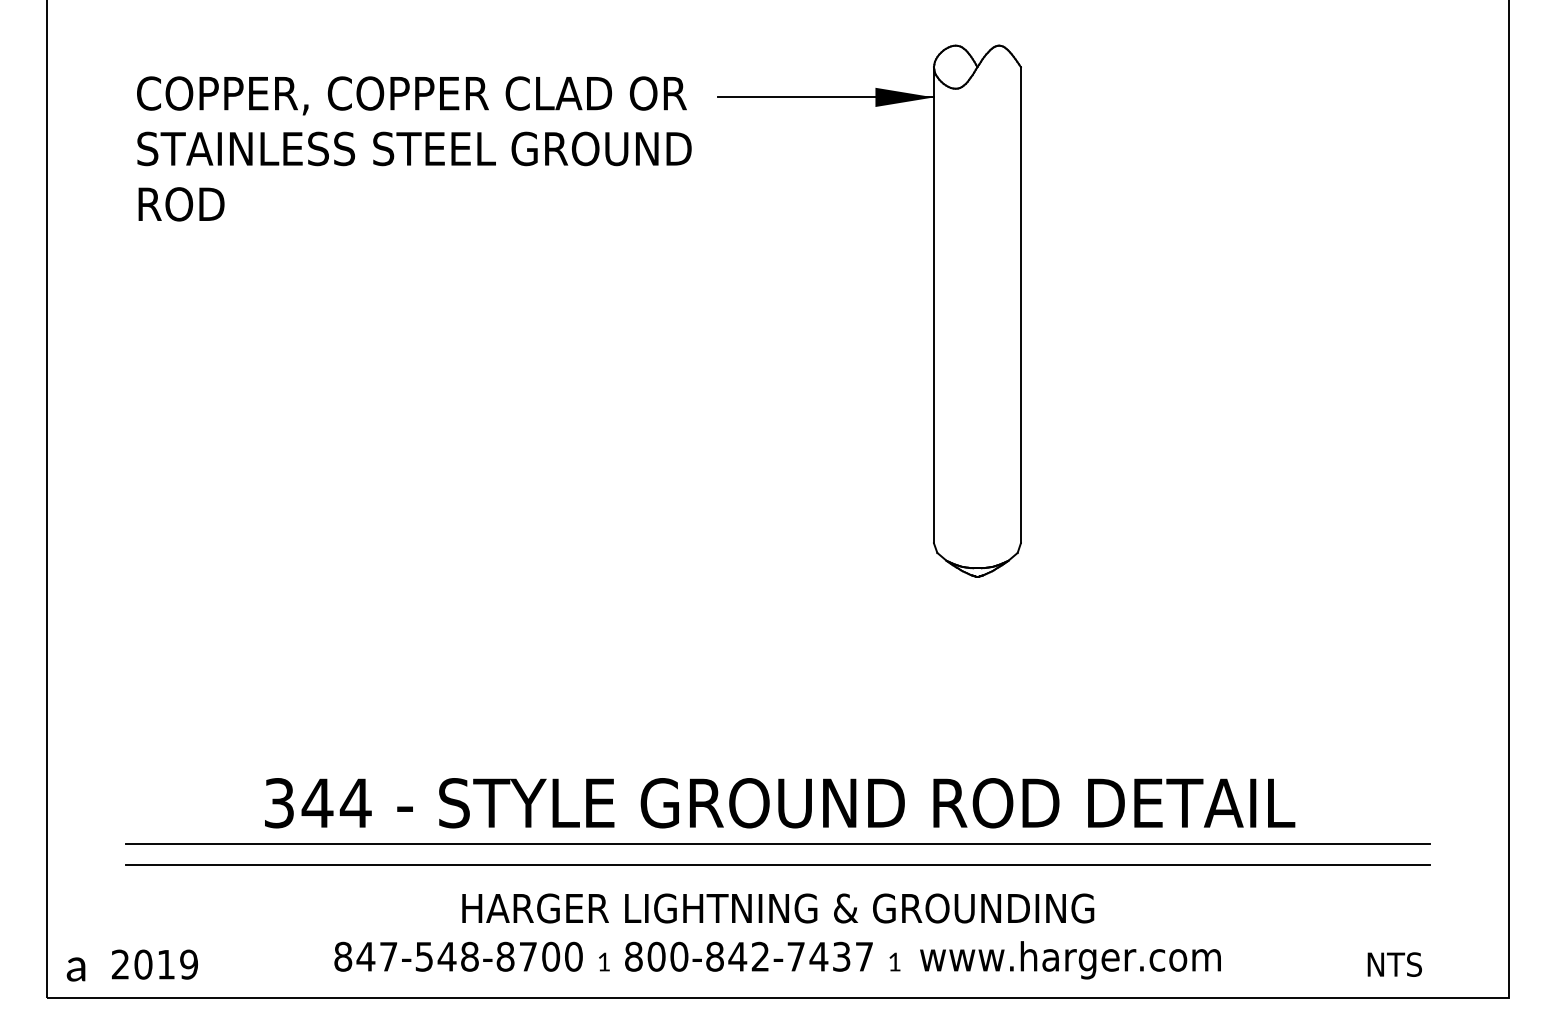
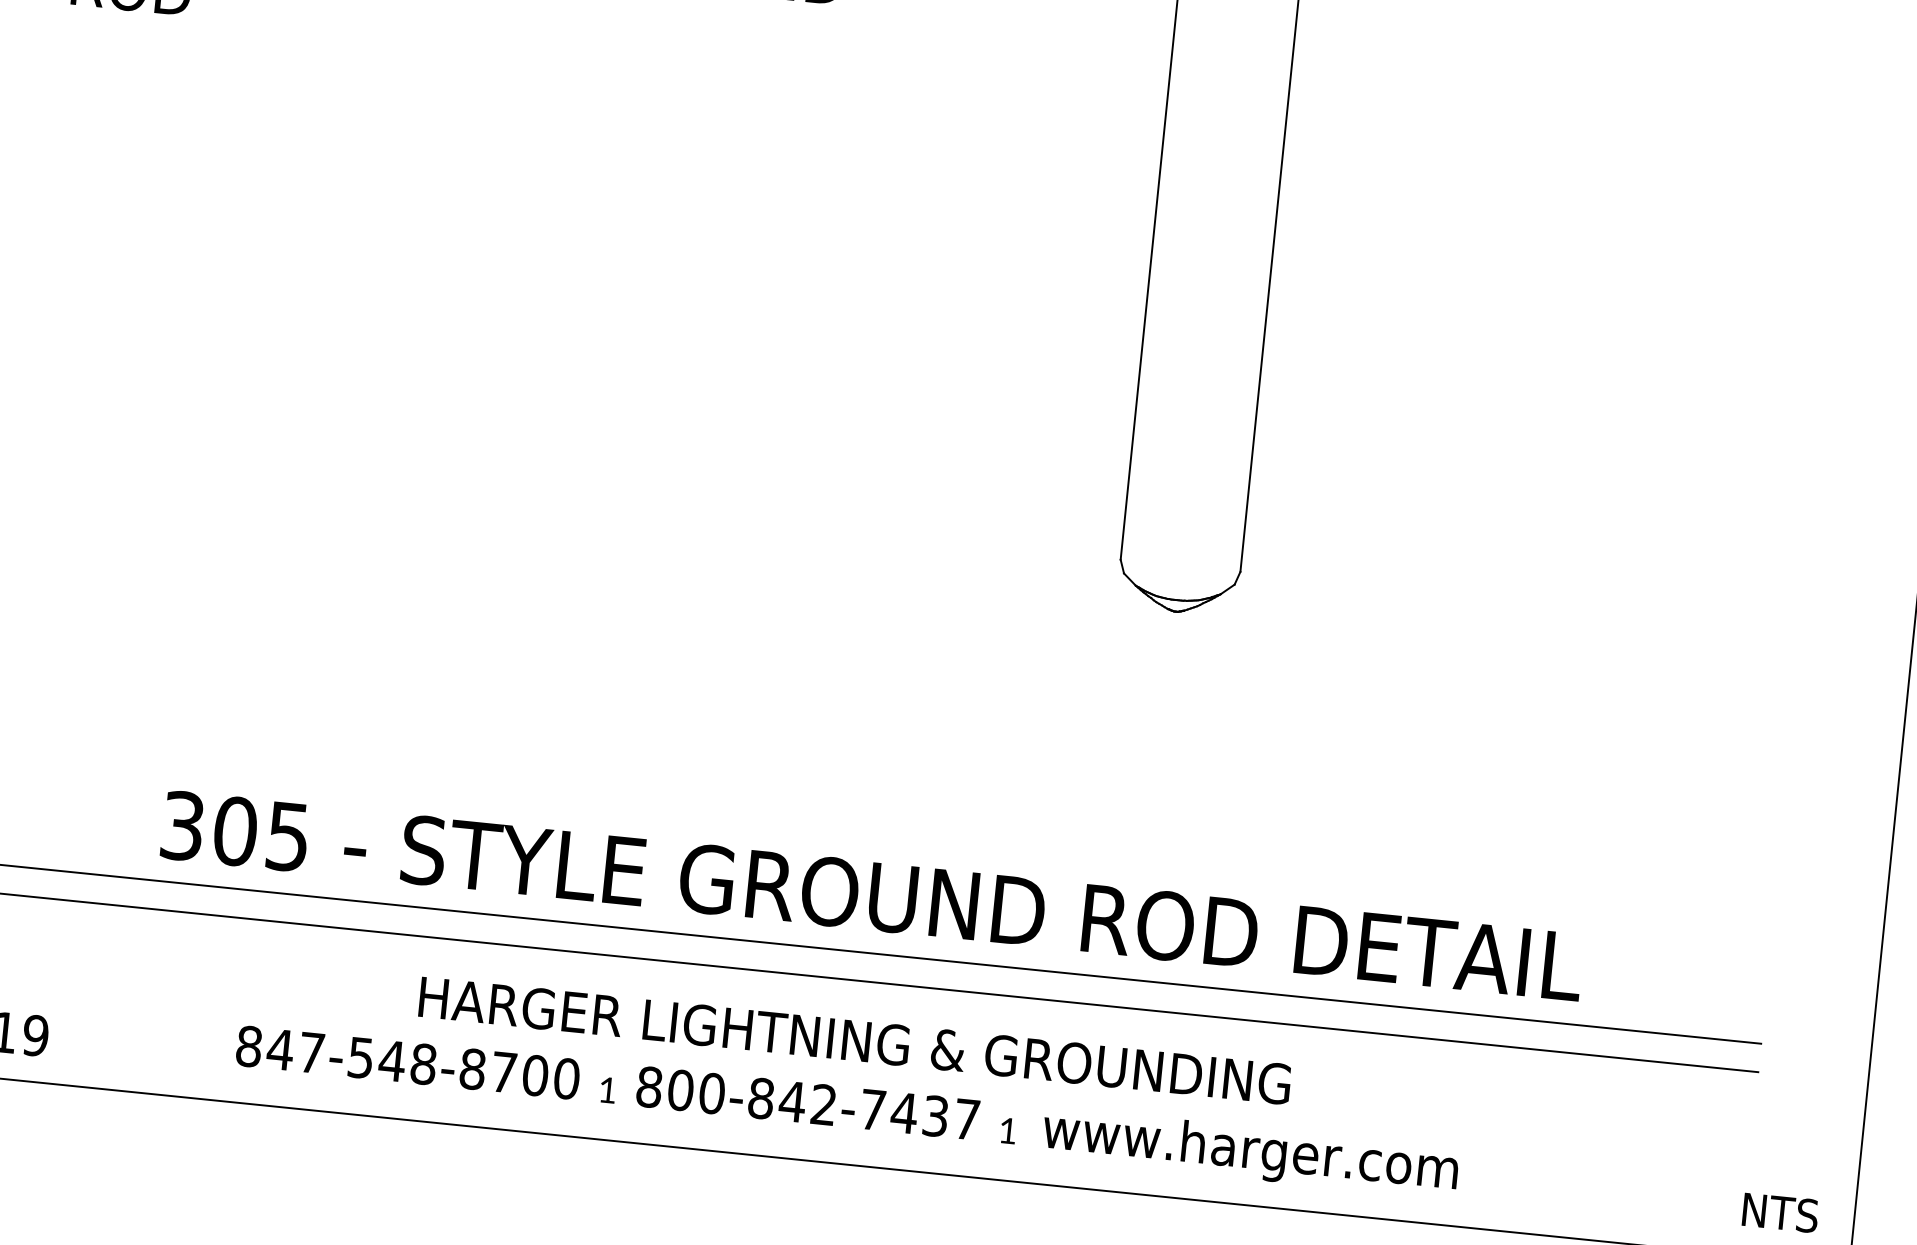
text: (336, 803) -> (261, 834), 344 -> 305
text: (1394, 964) -> (1780, 1212), moved

